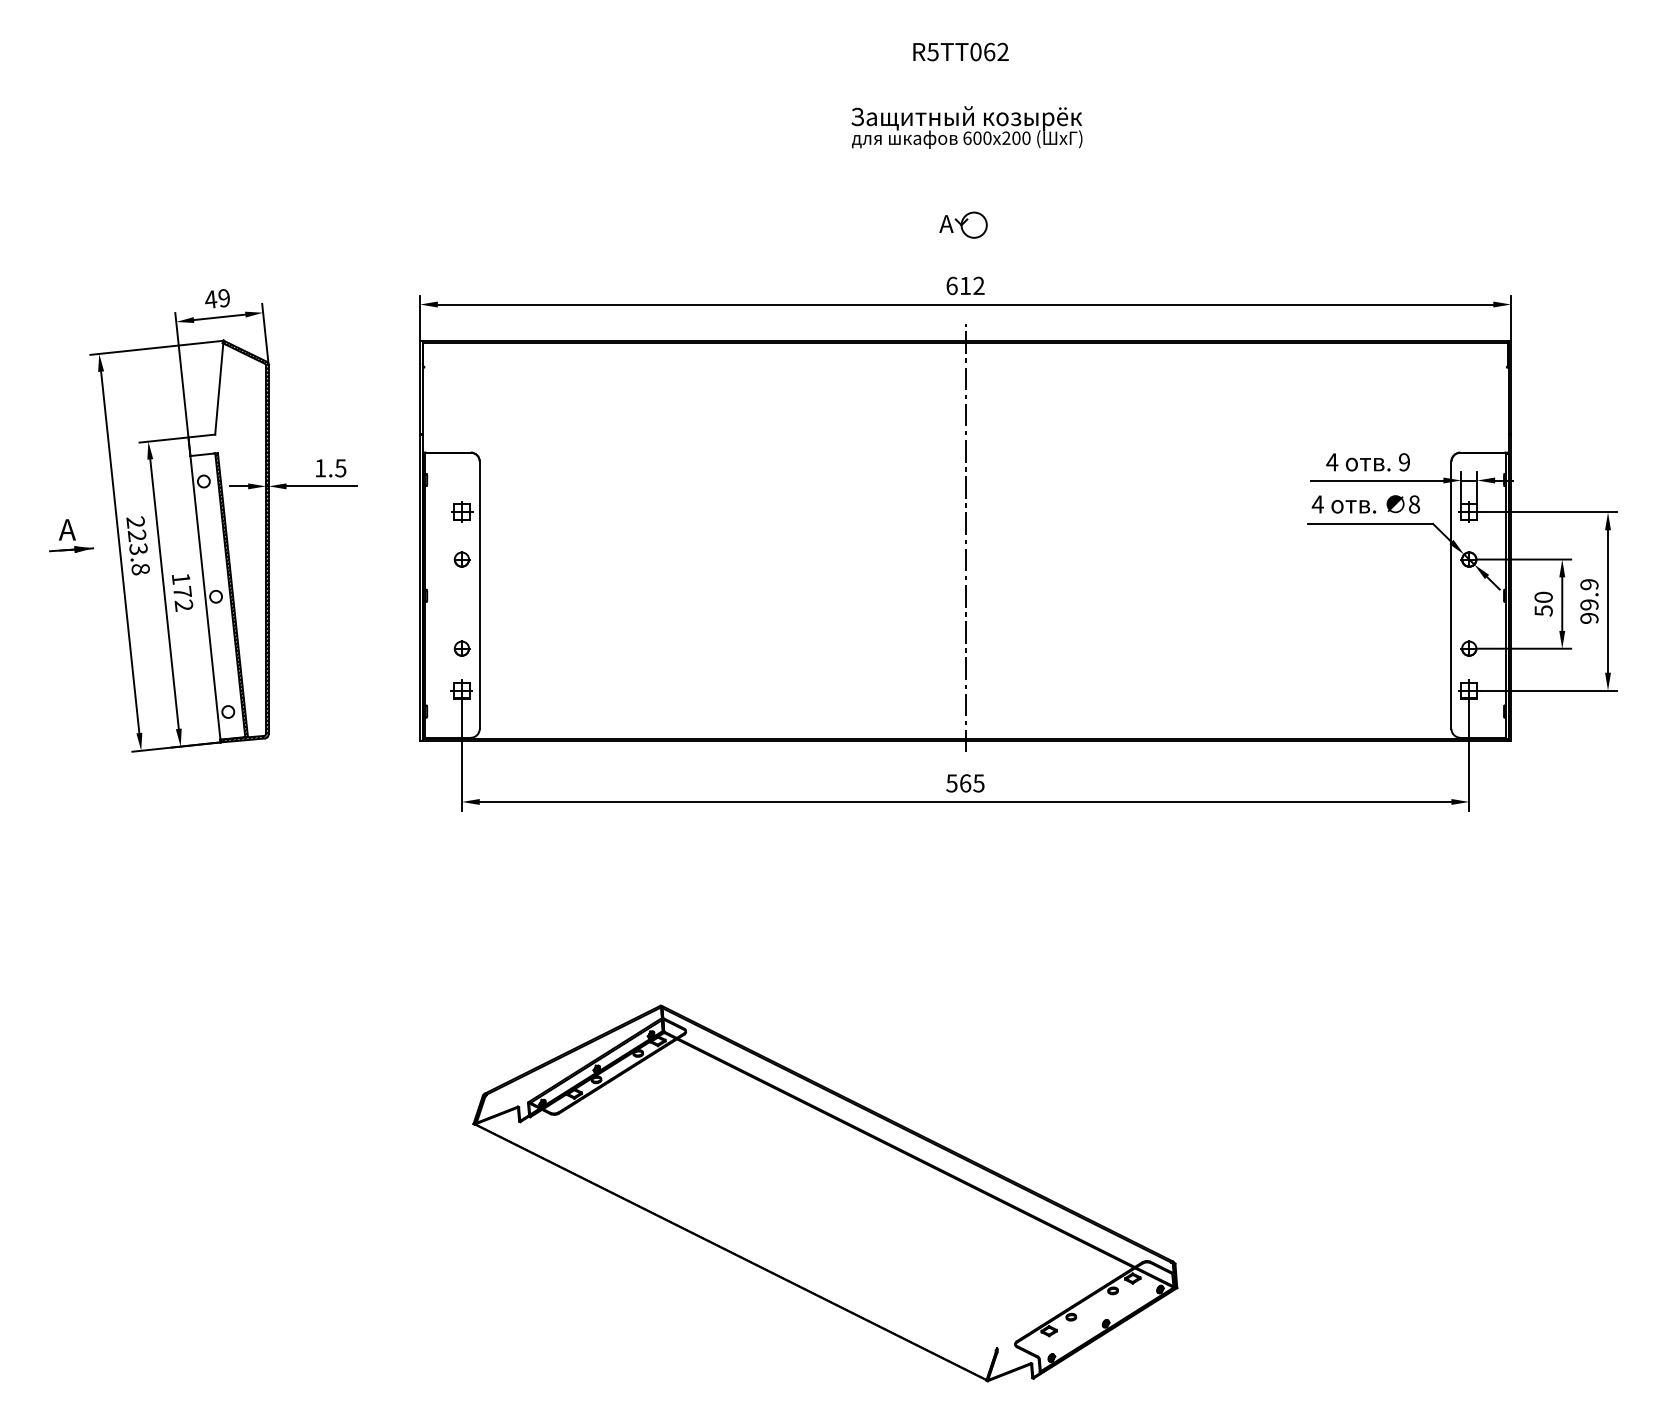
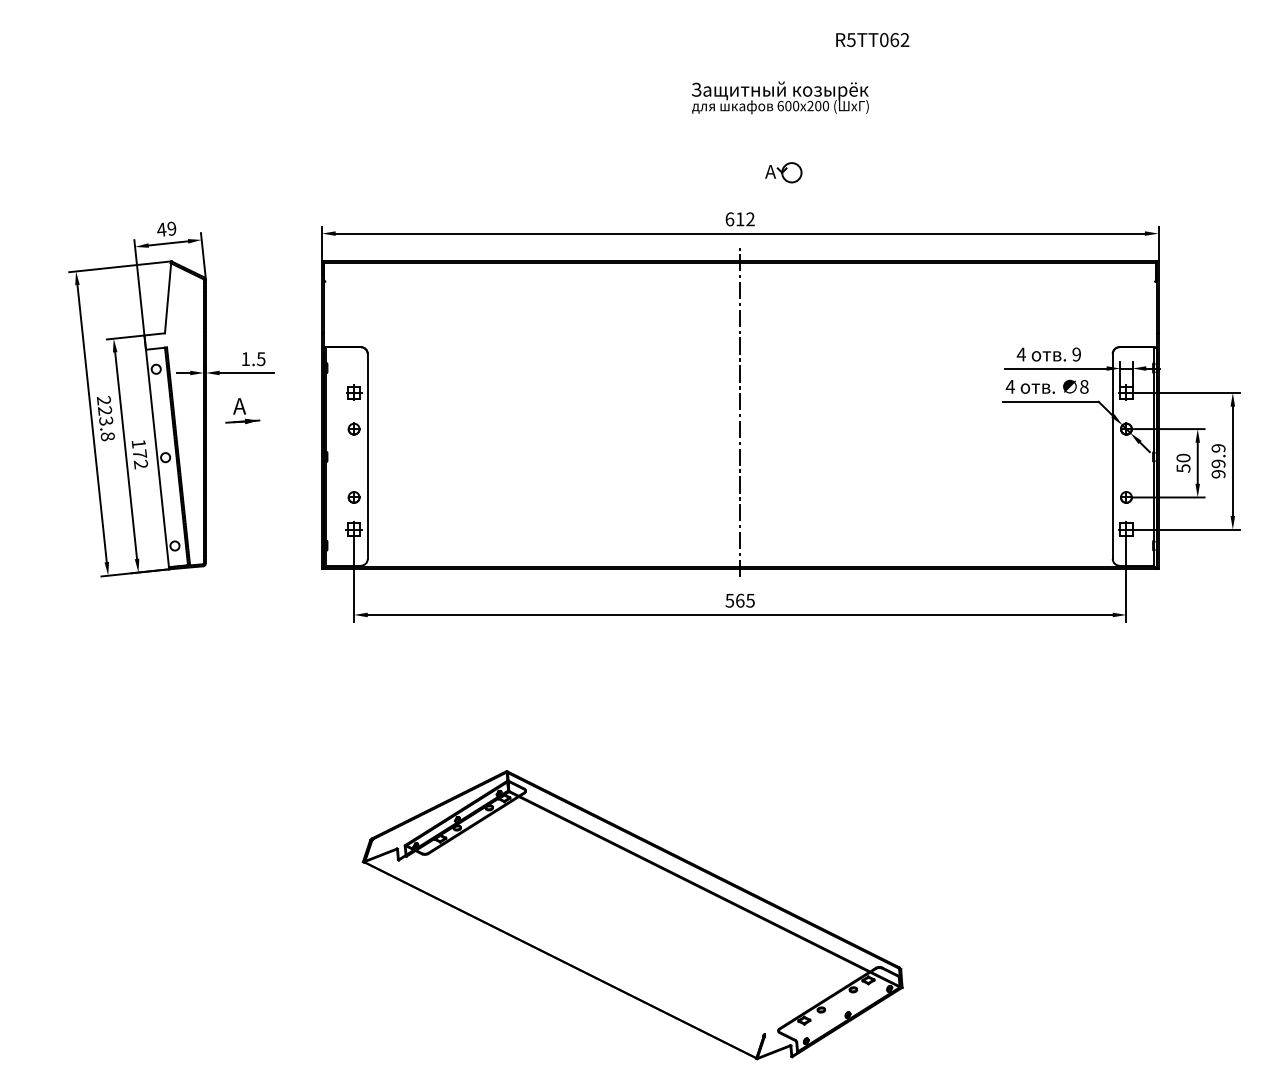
text: (960, 52) -> (872, 40), moved
text: (967, 127) -> (780, 97), moved
part: (963, 224) -> (783, 172), moved
part: (71, 536) -> (242, 411), moved

